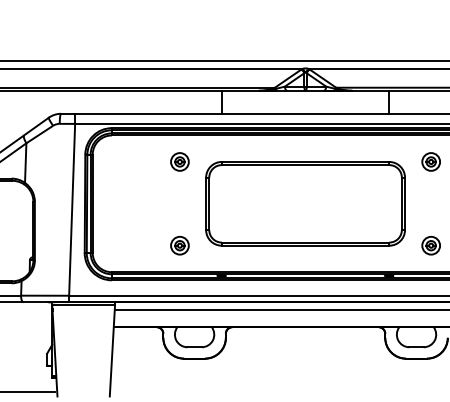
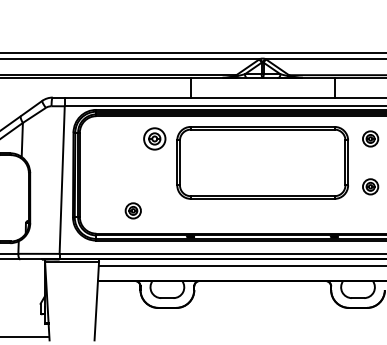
part: (179, 161) -> (154, 138), size x1.4
part: (305, 203) -> (262, 162), moved
part: (179, 245) -> (132, 210), moved
part: (430, 245) -> (370, 186), moved

